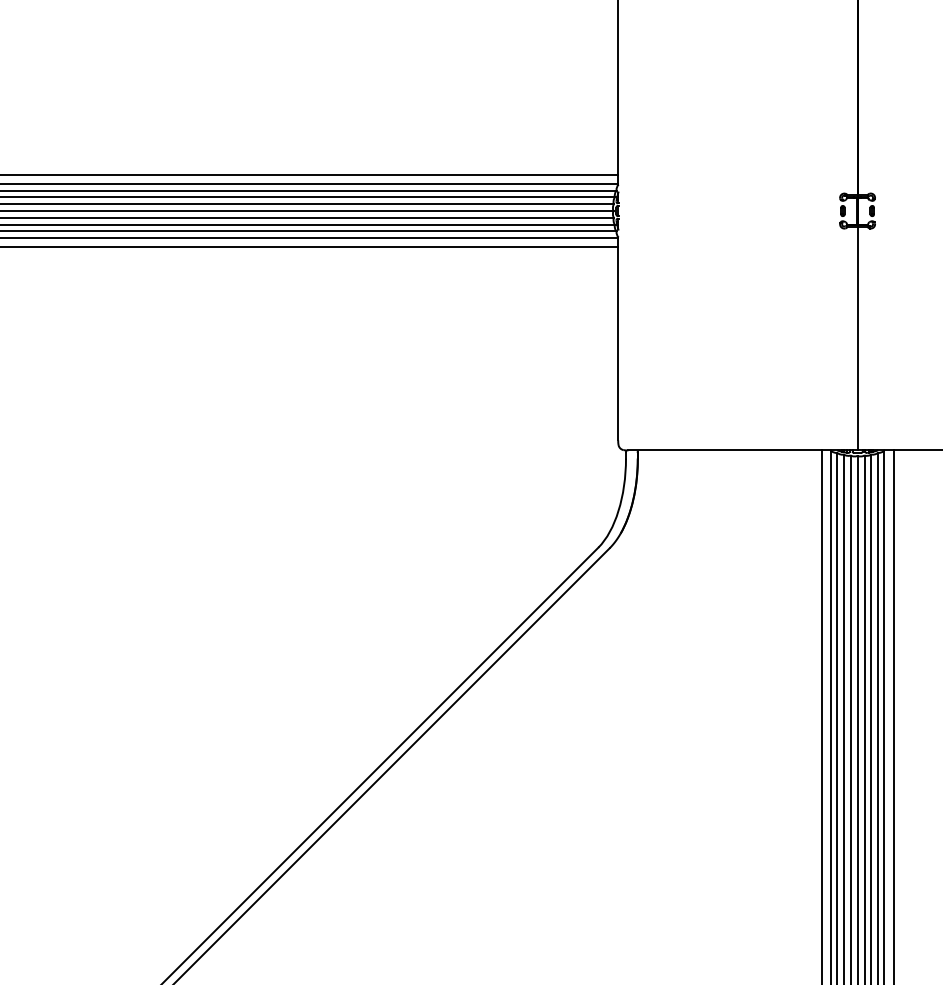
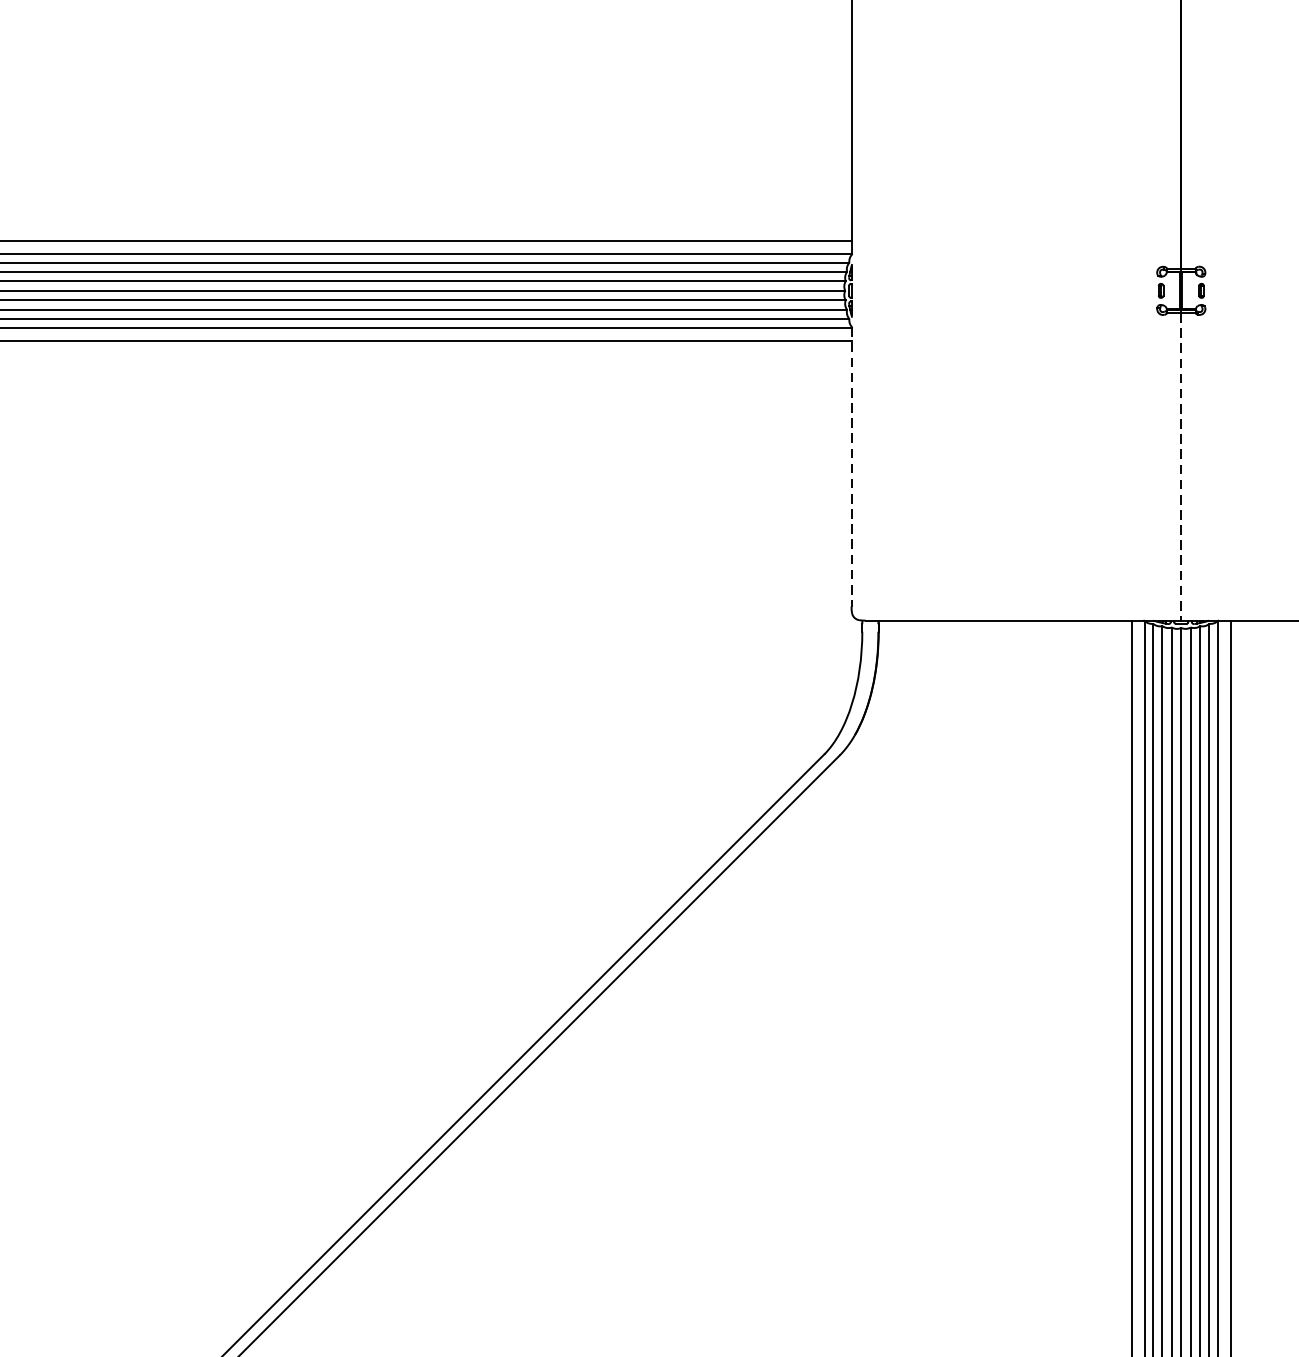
line: (857, 338) -> (1181, 466), solid -> dashed
line: (618, 339) -> (851, 467), solid -> dashed

